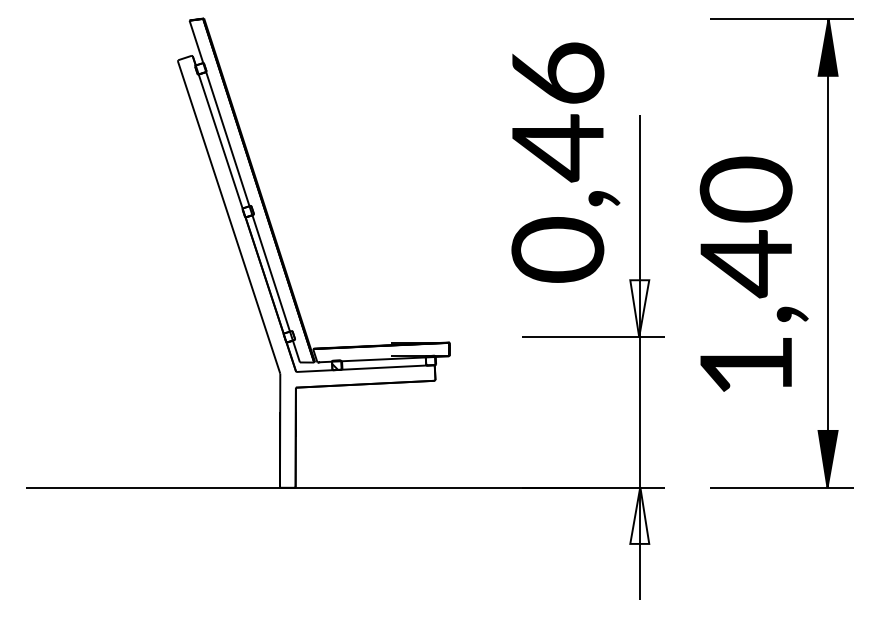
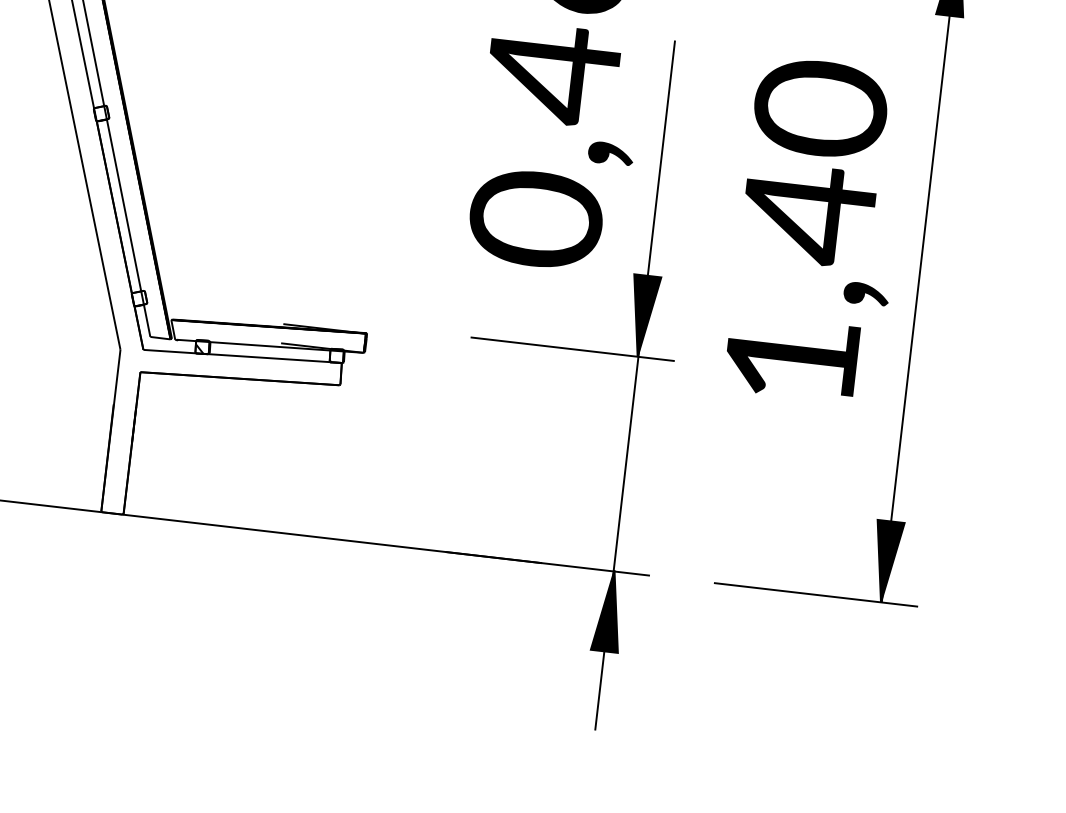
text: (753, 273) -> (817, 229), moved
fill: (639, 308) -> (642, 316), added
fill: (639, 515) -> (608, 610), added

